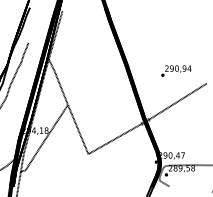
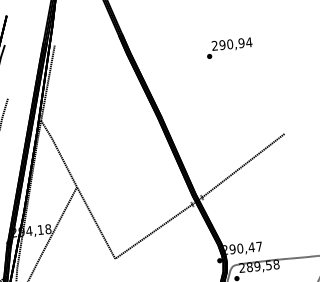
text: (176, 70) -> (229, 47), moved

